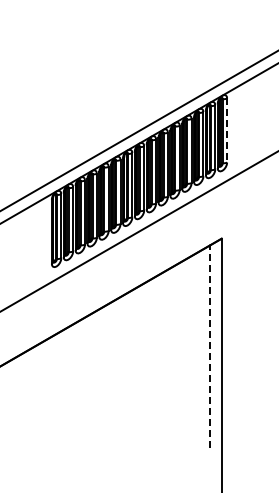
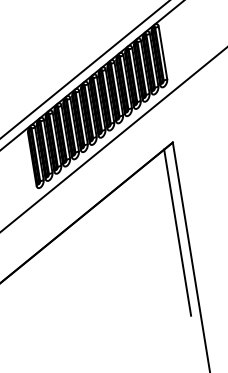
line: (227, 130) -> (163, 52), dashed -> solid
line: (210, 345) -> (177, 231), dashed -> solid

